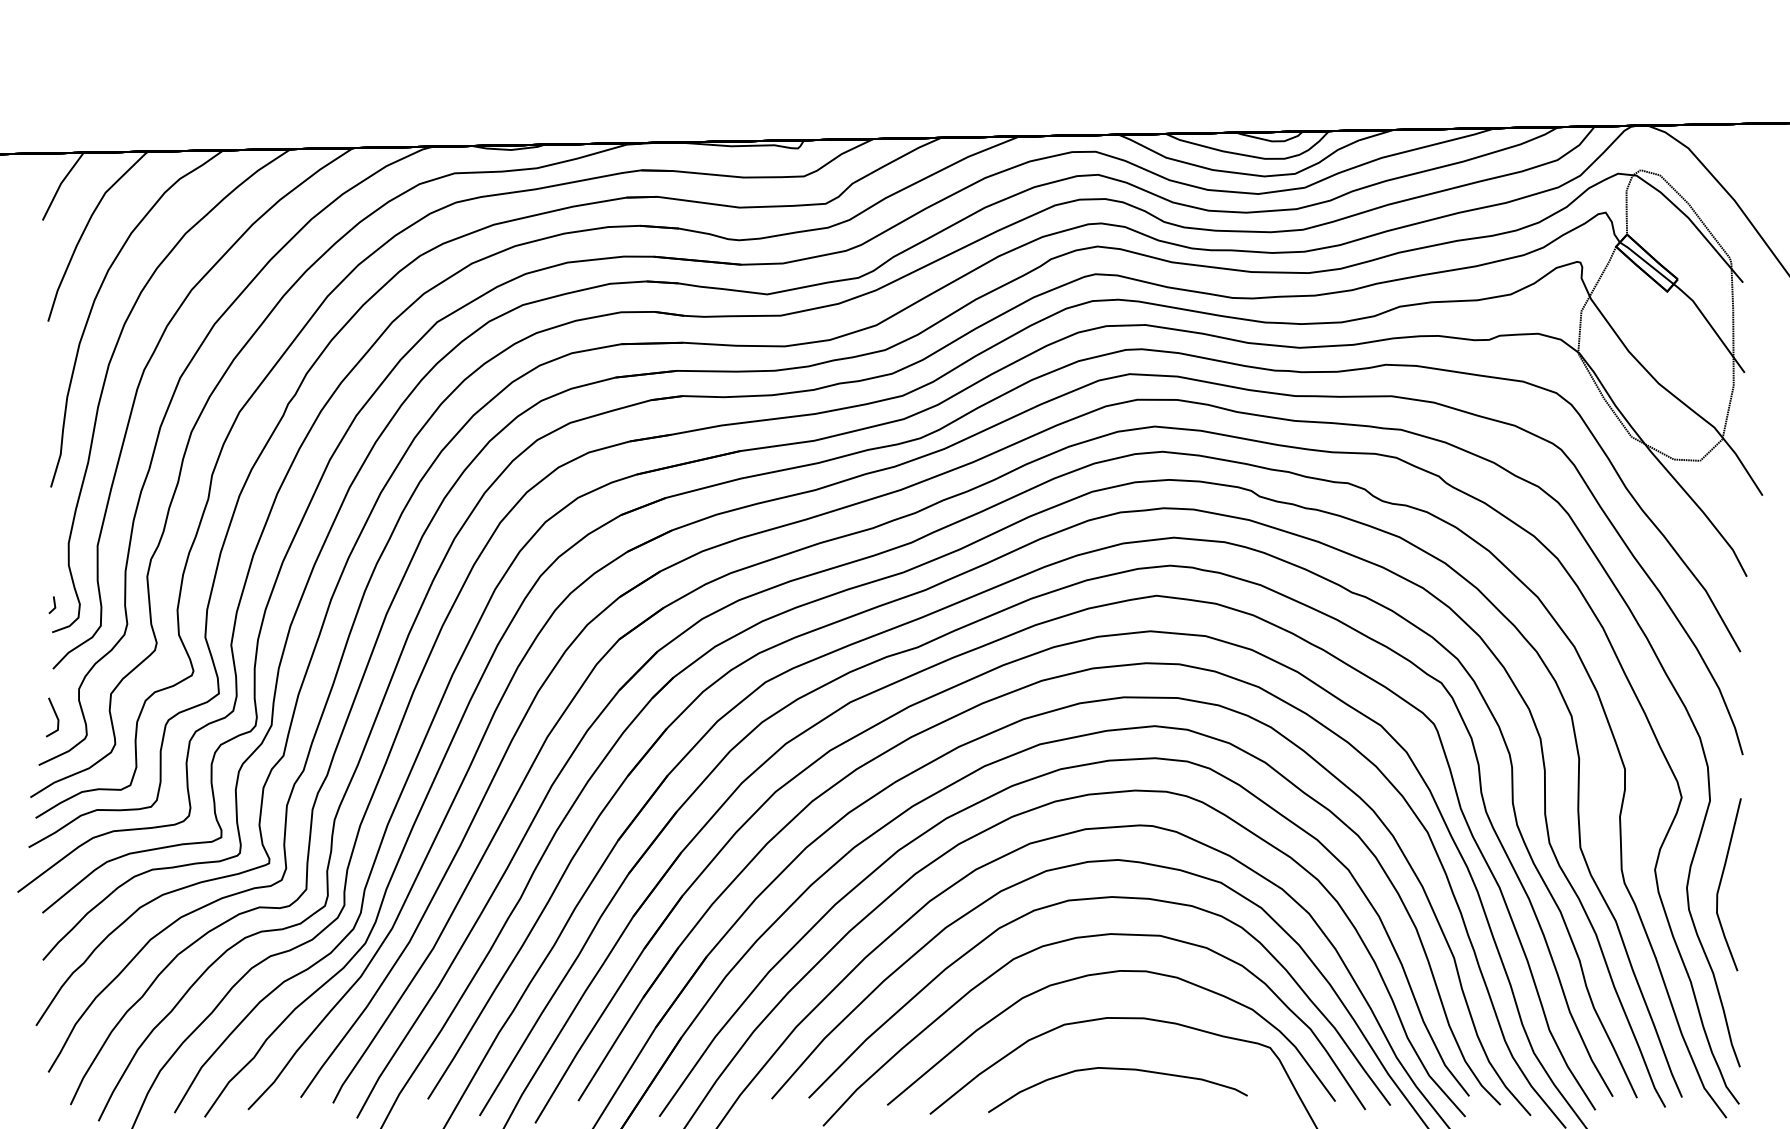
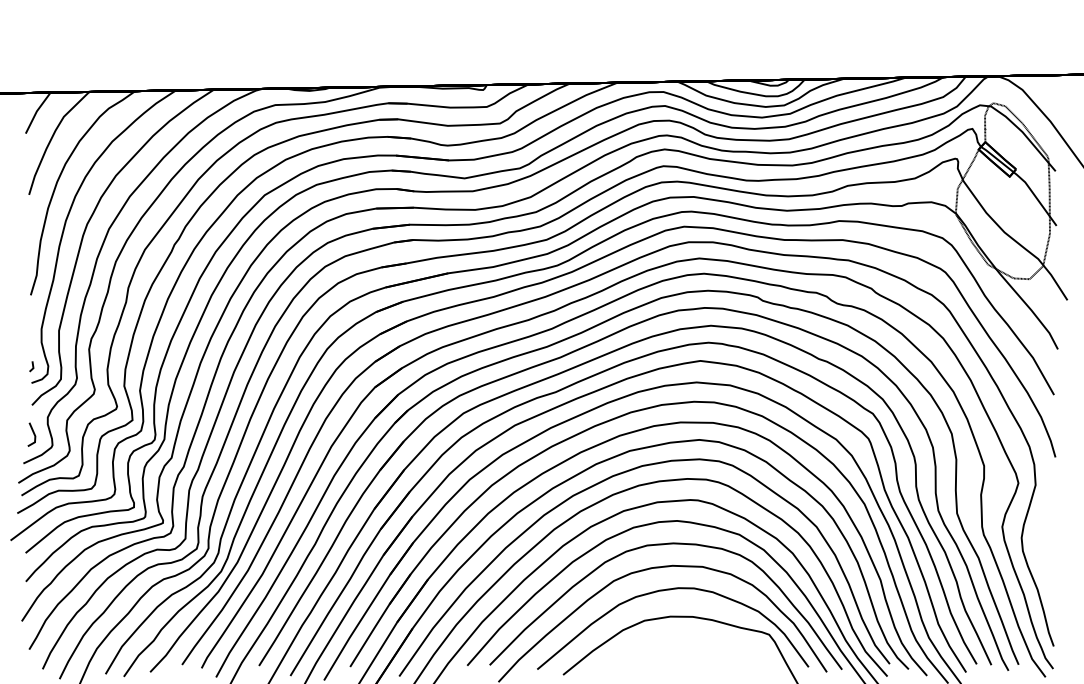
curve: (1723, 880) -> (1043, 533), removed
curve: (1117, 1070) -> (676, 648), removed

